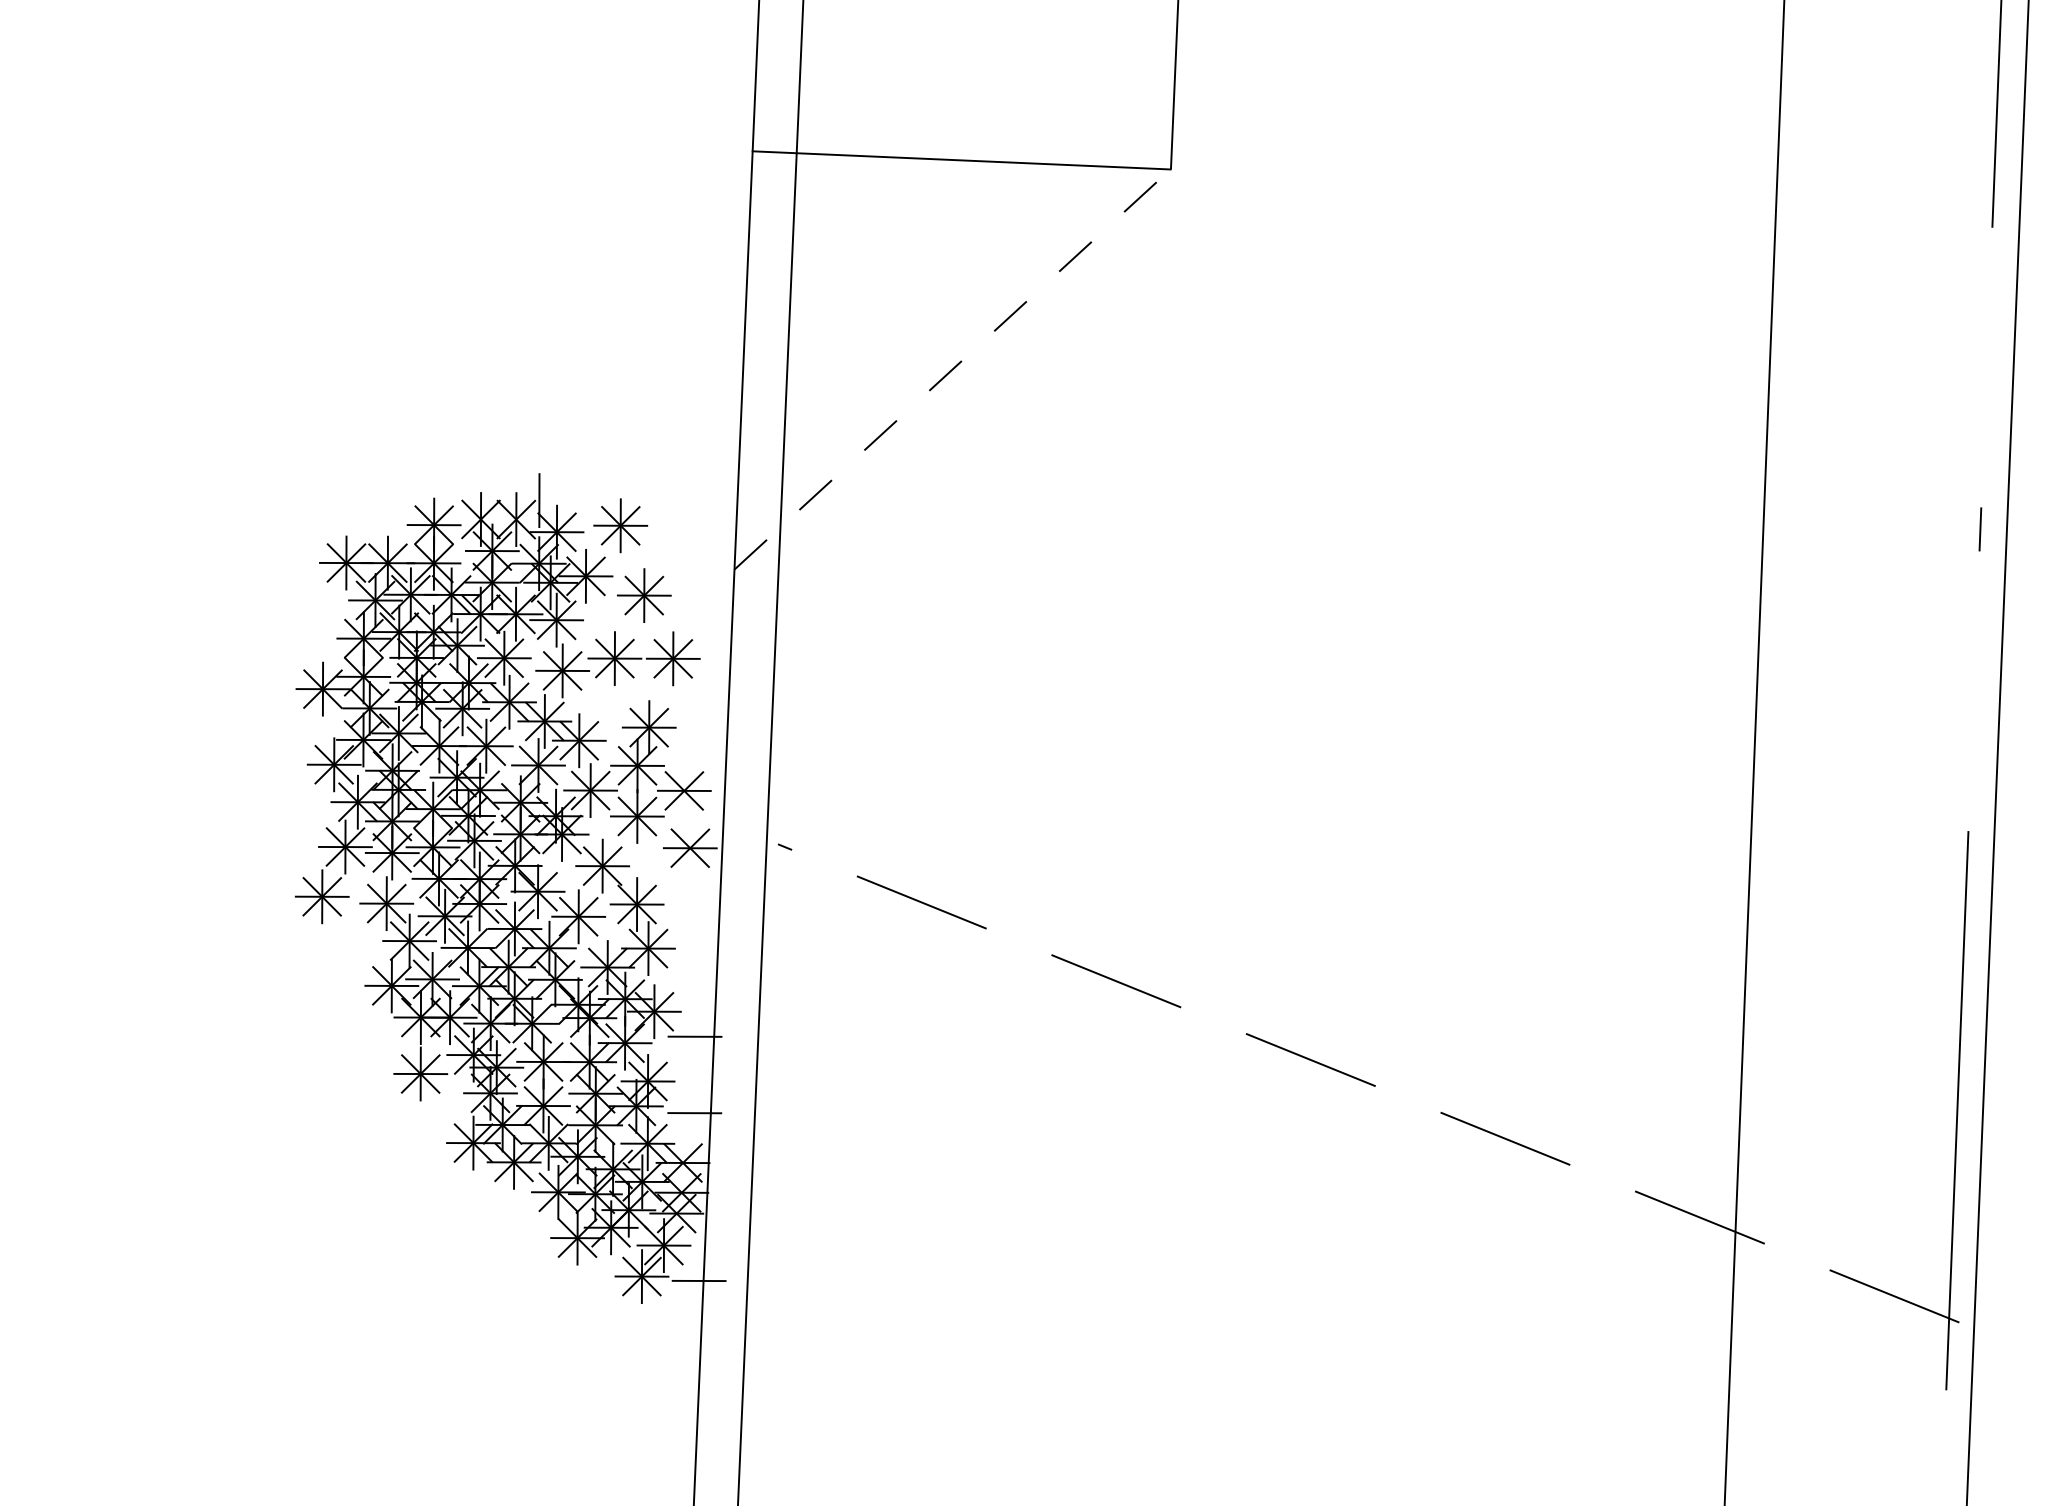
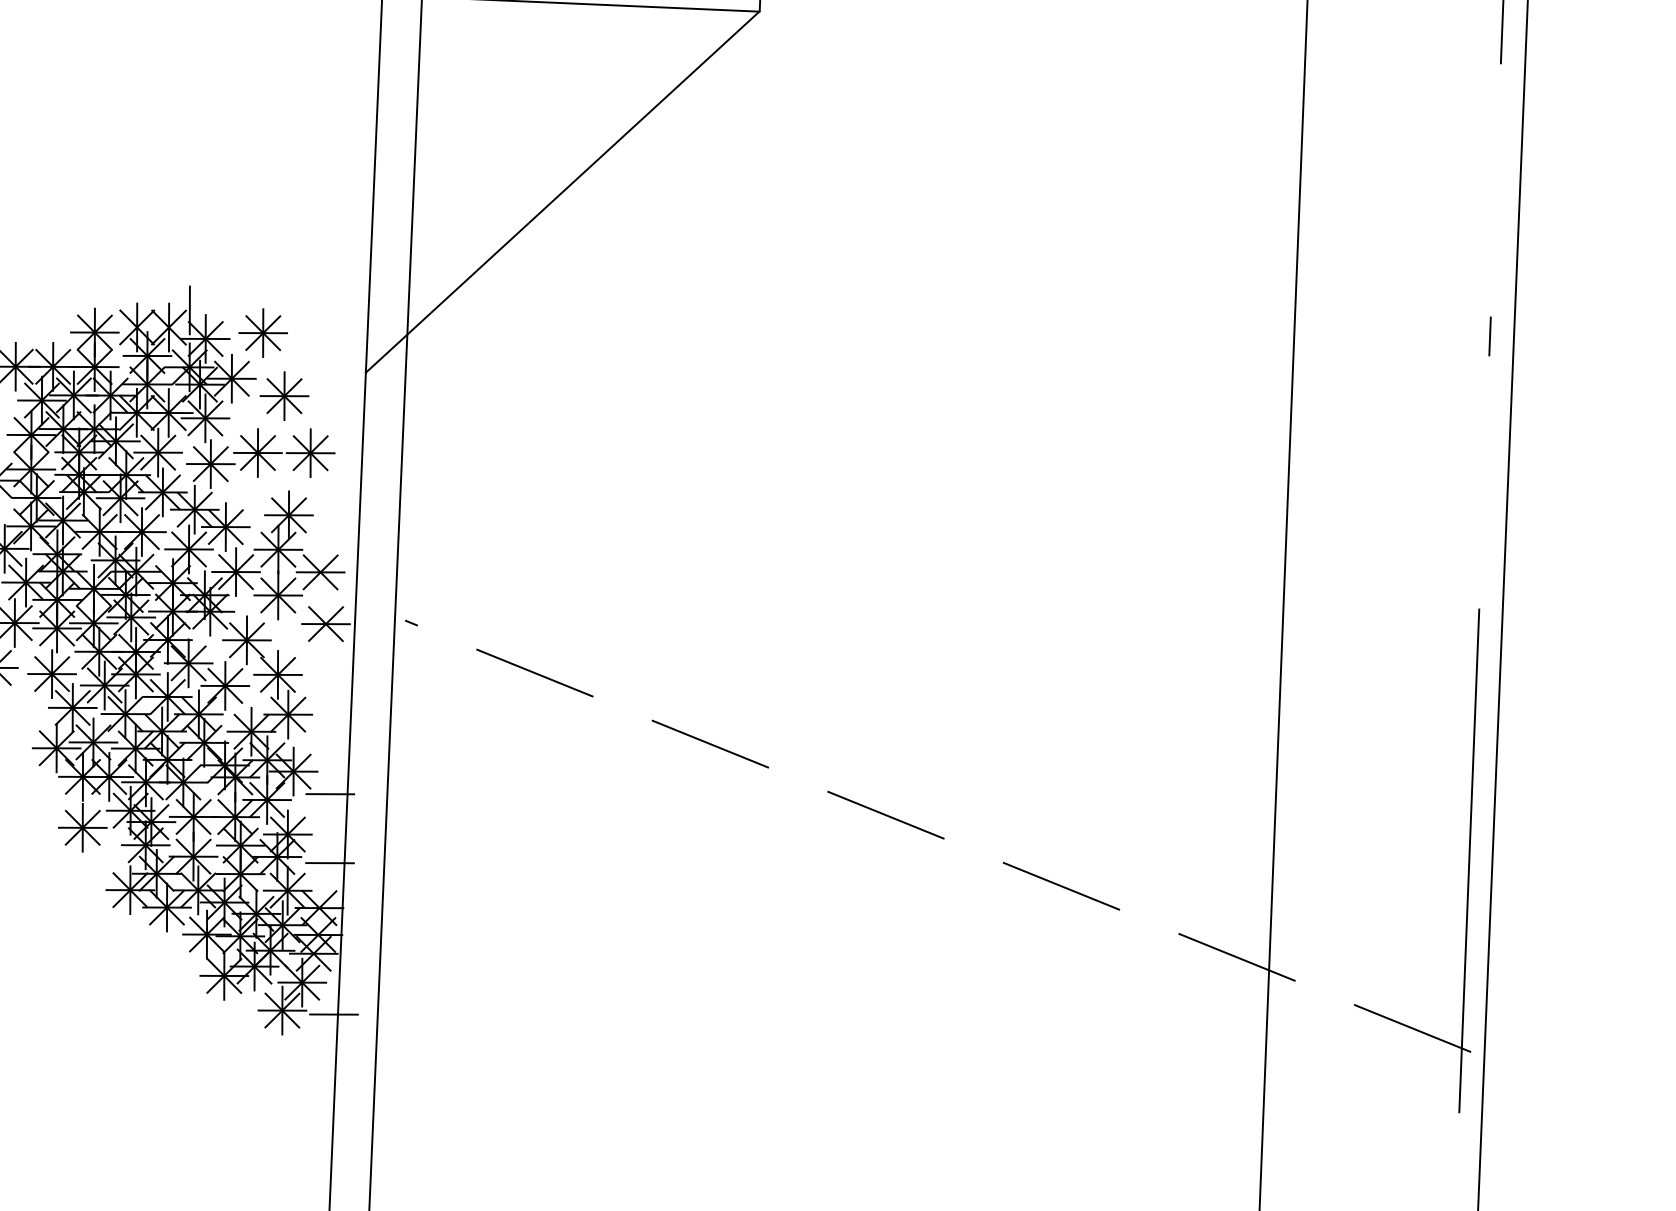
line: (952, 369) -> (562, 192), dashed -> solid

